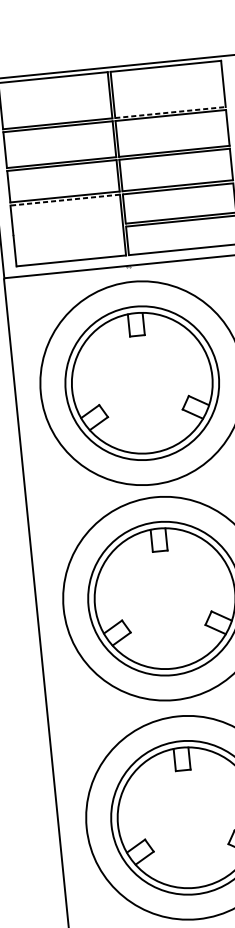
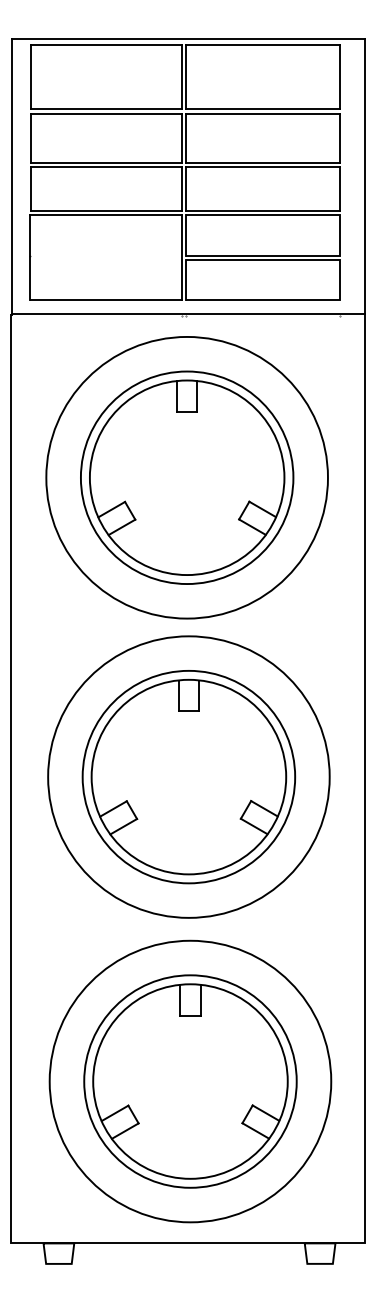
line: (170, 112) -> (263, 109), dashed -> solid
line: (64, 200) -> (105, 215), dashed -> solid

